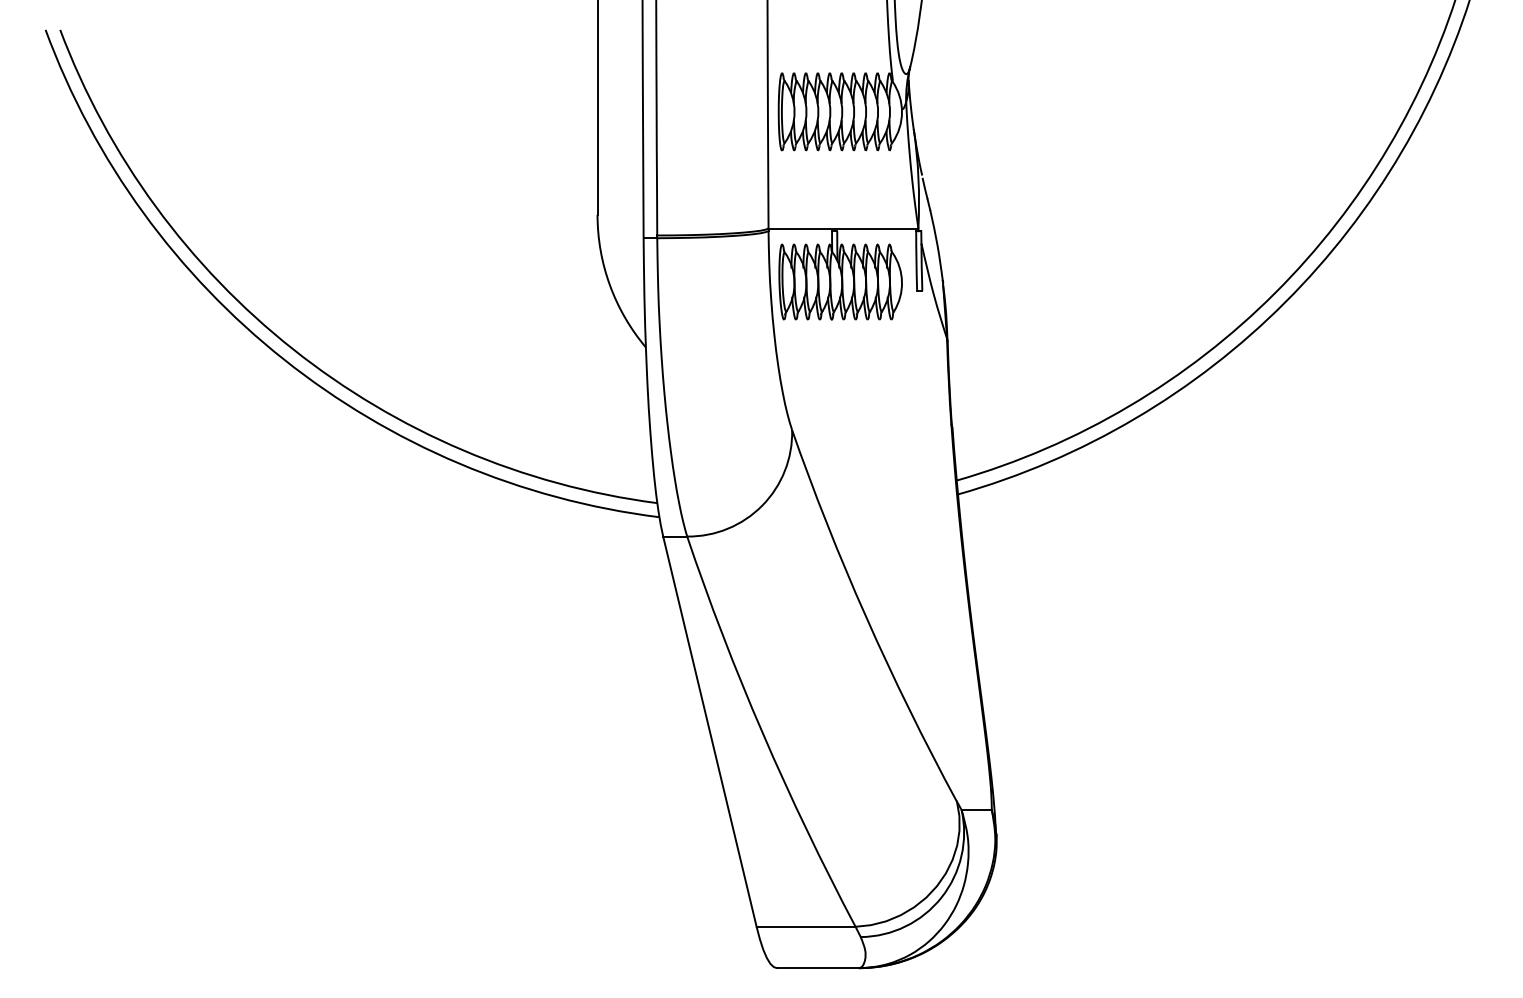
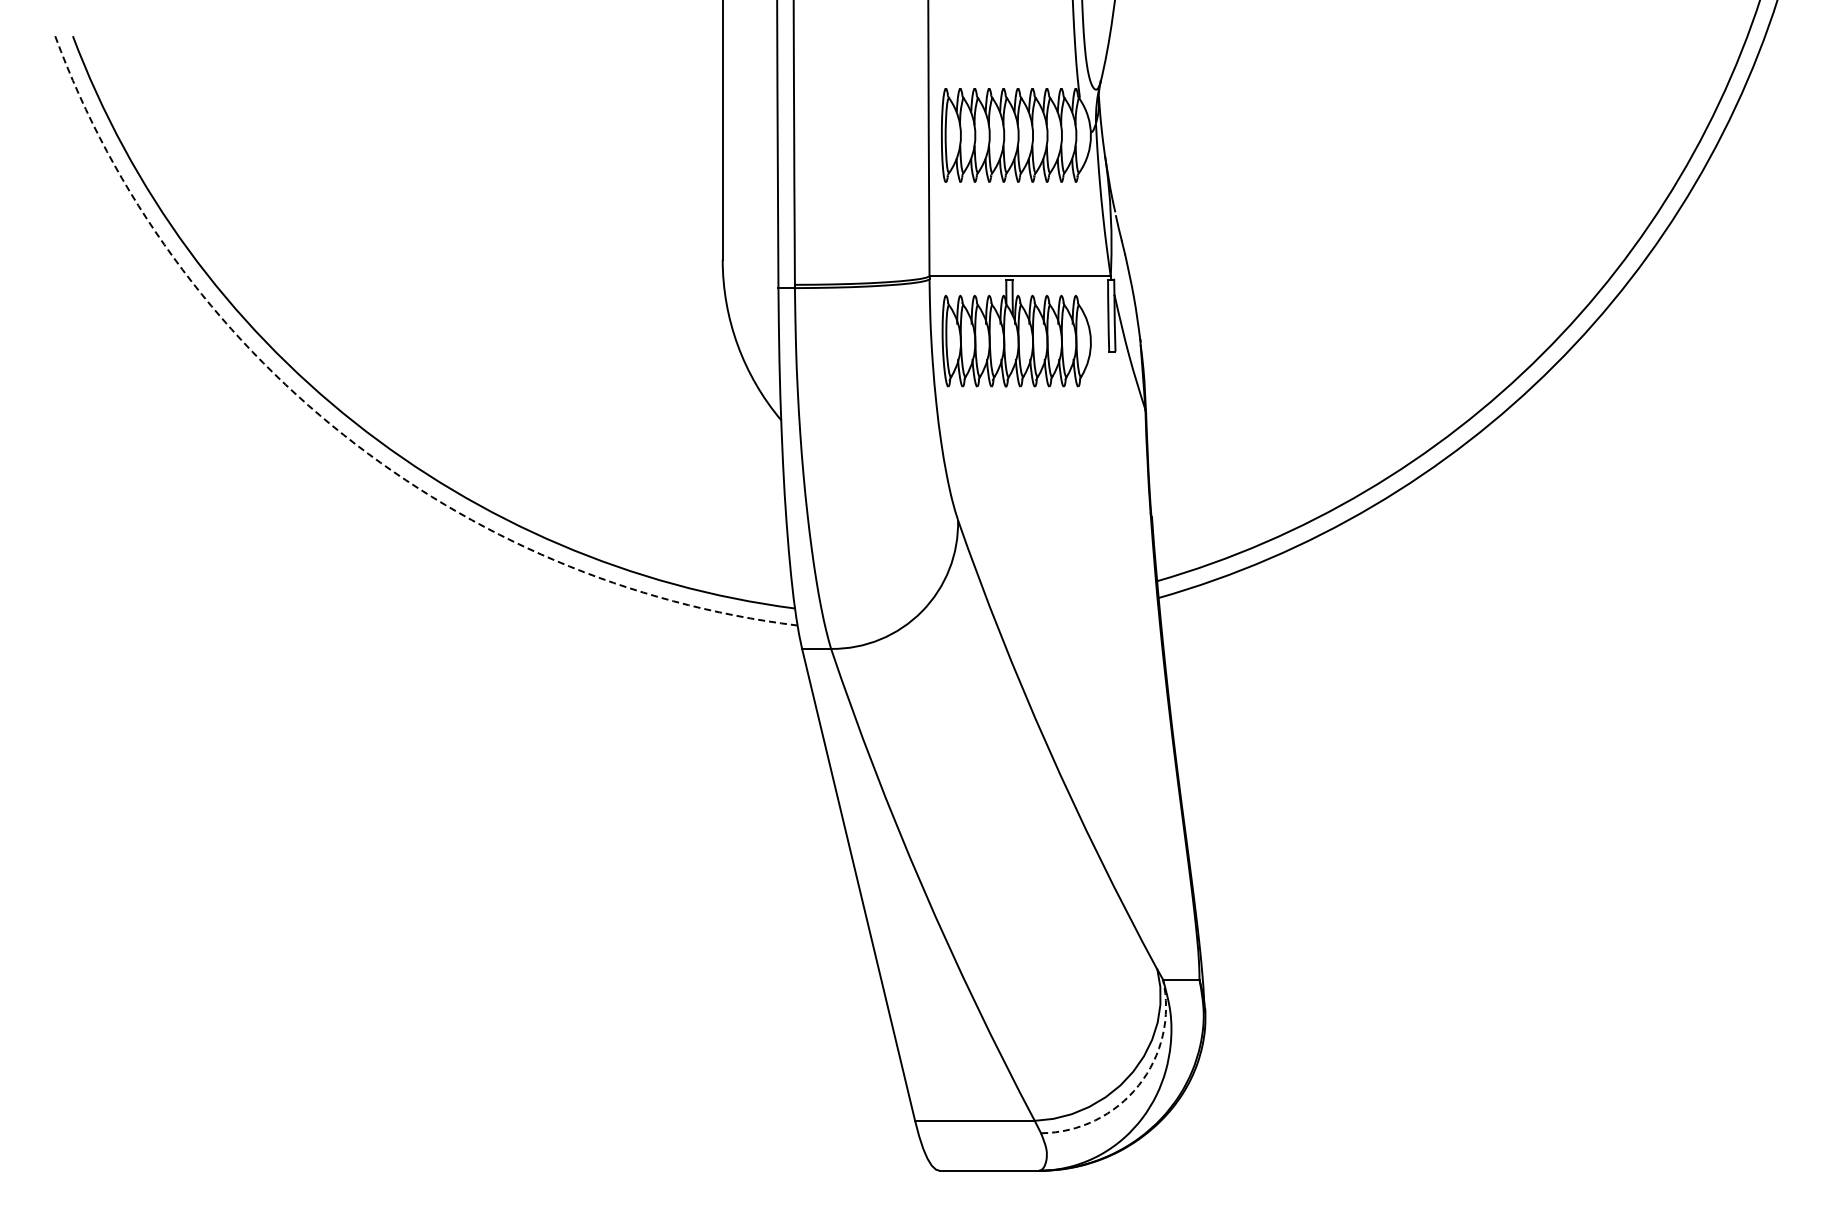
arc: (283, 359) -> (343, 434), solid -> dashed
arc: (941, 897) -> (1138, 1085), solid -> dashed

